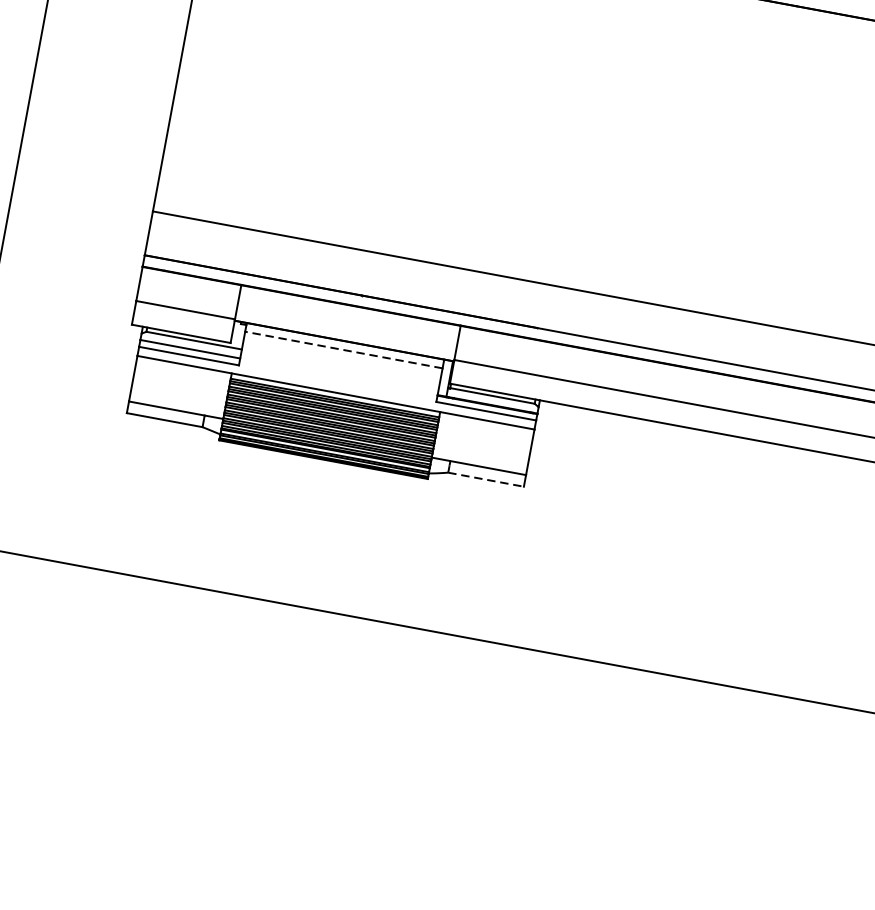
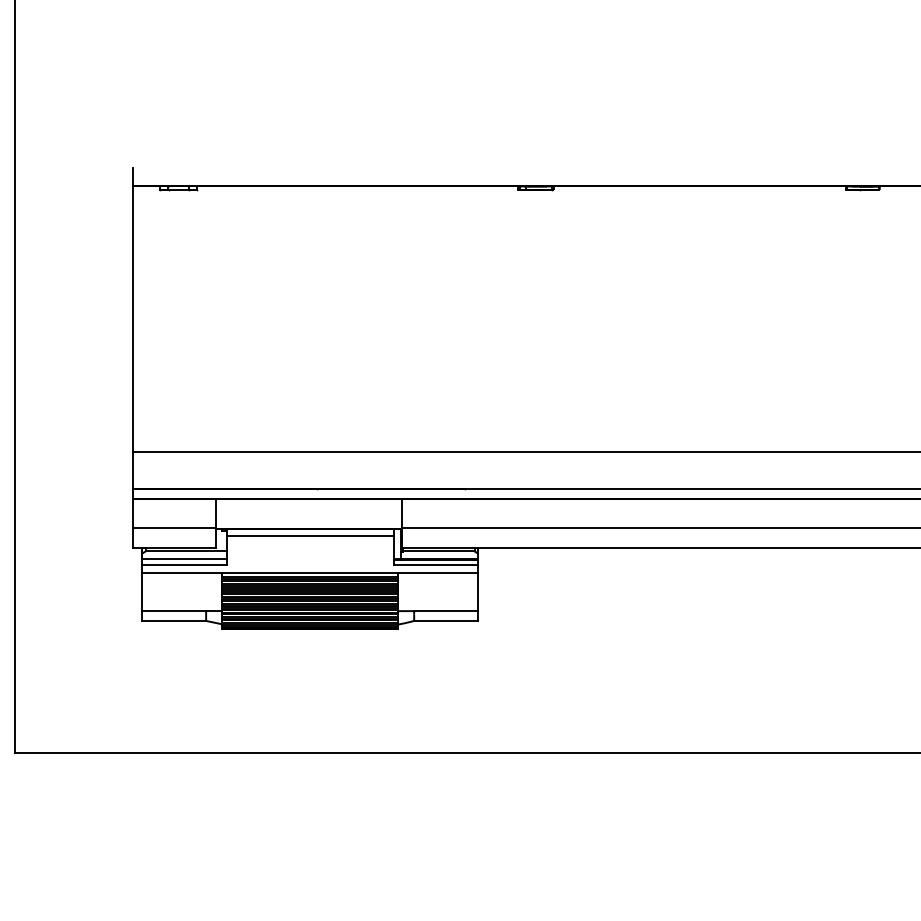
line: (344, 350) -> (310, 536), dashed -> solid
line: (486, 479) -> (446, 620), dashed -> solid

